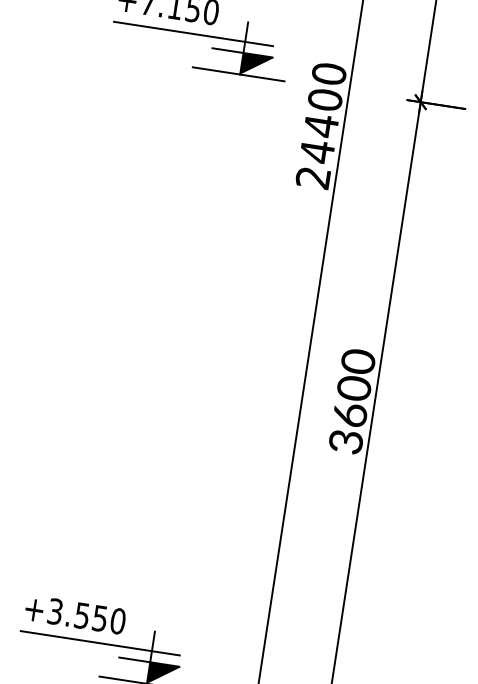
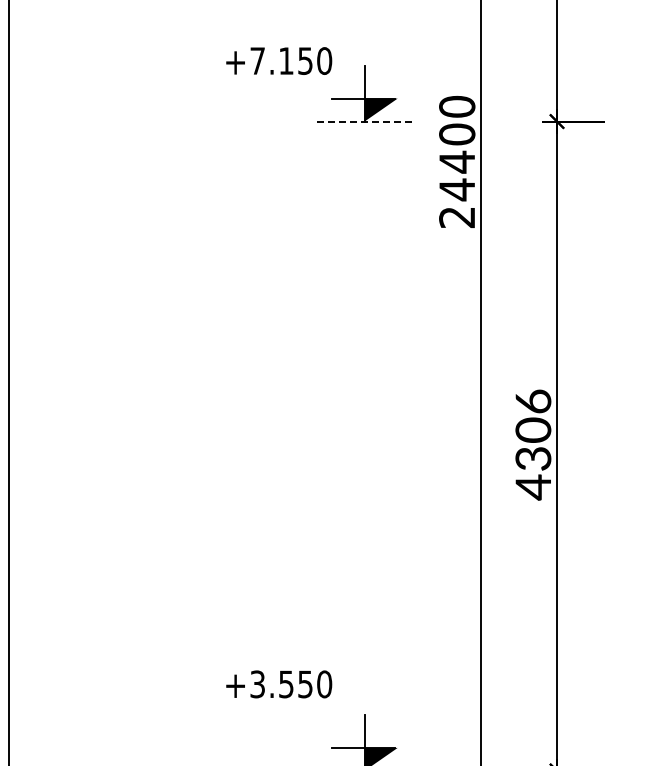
line: (193, 33) -> (309, 86), removed
line: (238, 74) -> (362, 121), solid -> dashed
text: (352, 401) -> (533, 444), 3600 -> 4306
text: (75, 614) -> (279, 684), moved
line: (100, 643) -> (309, 736), removed

